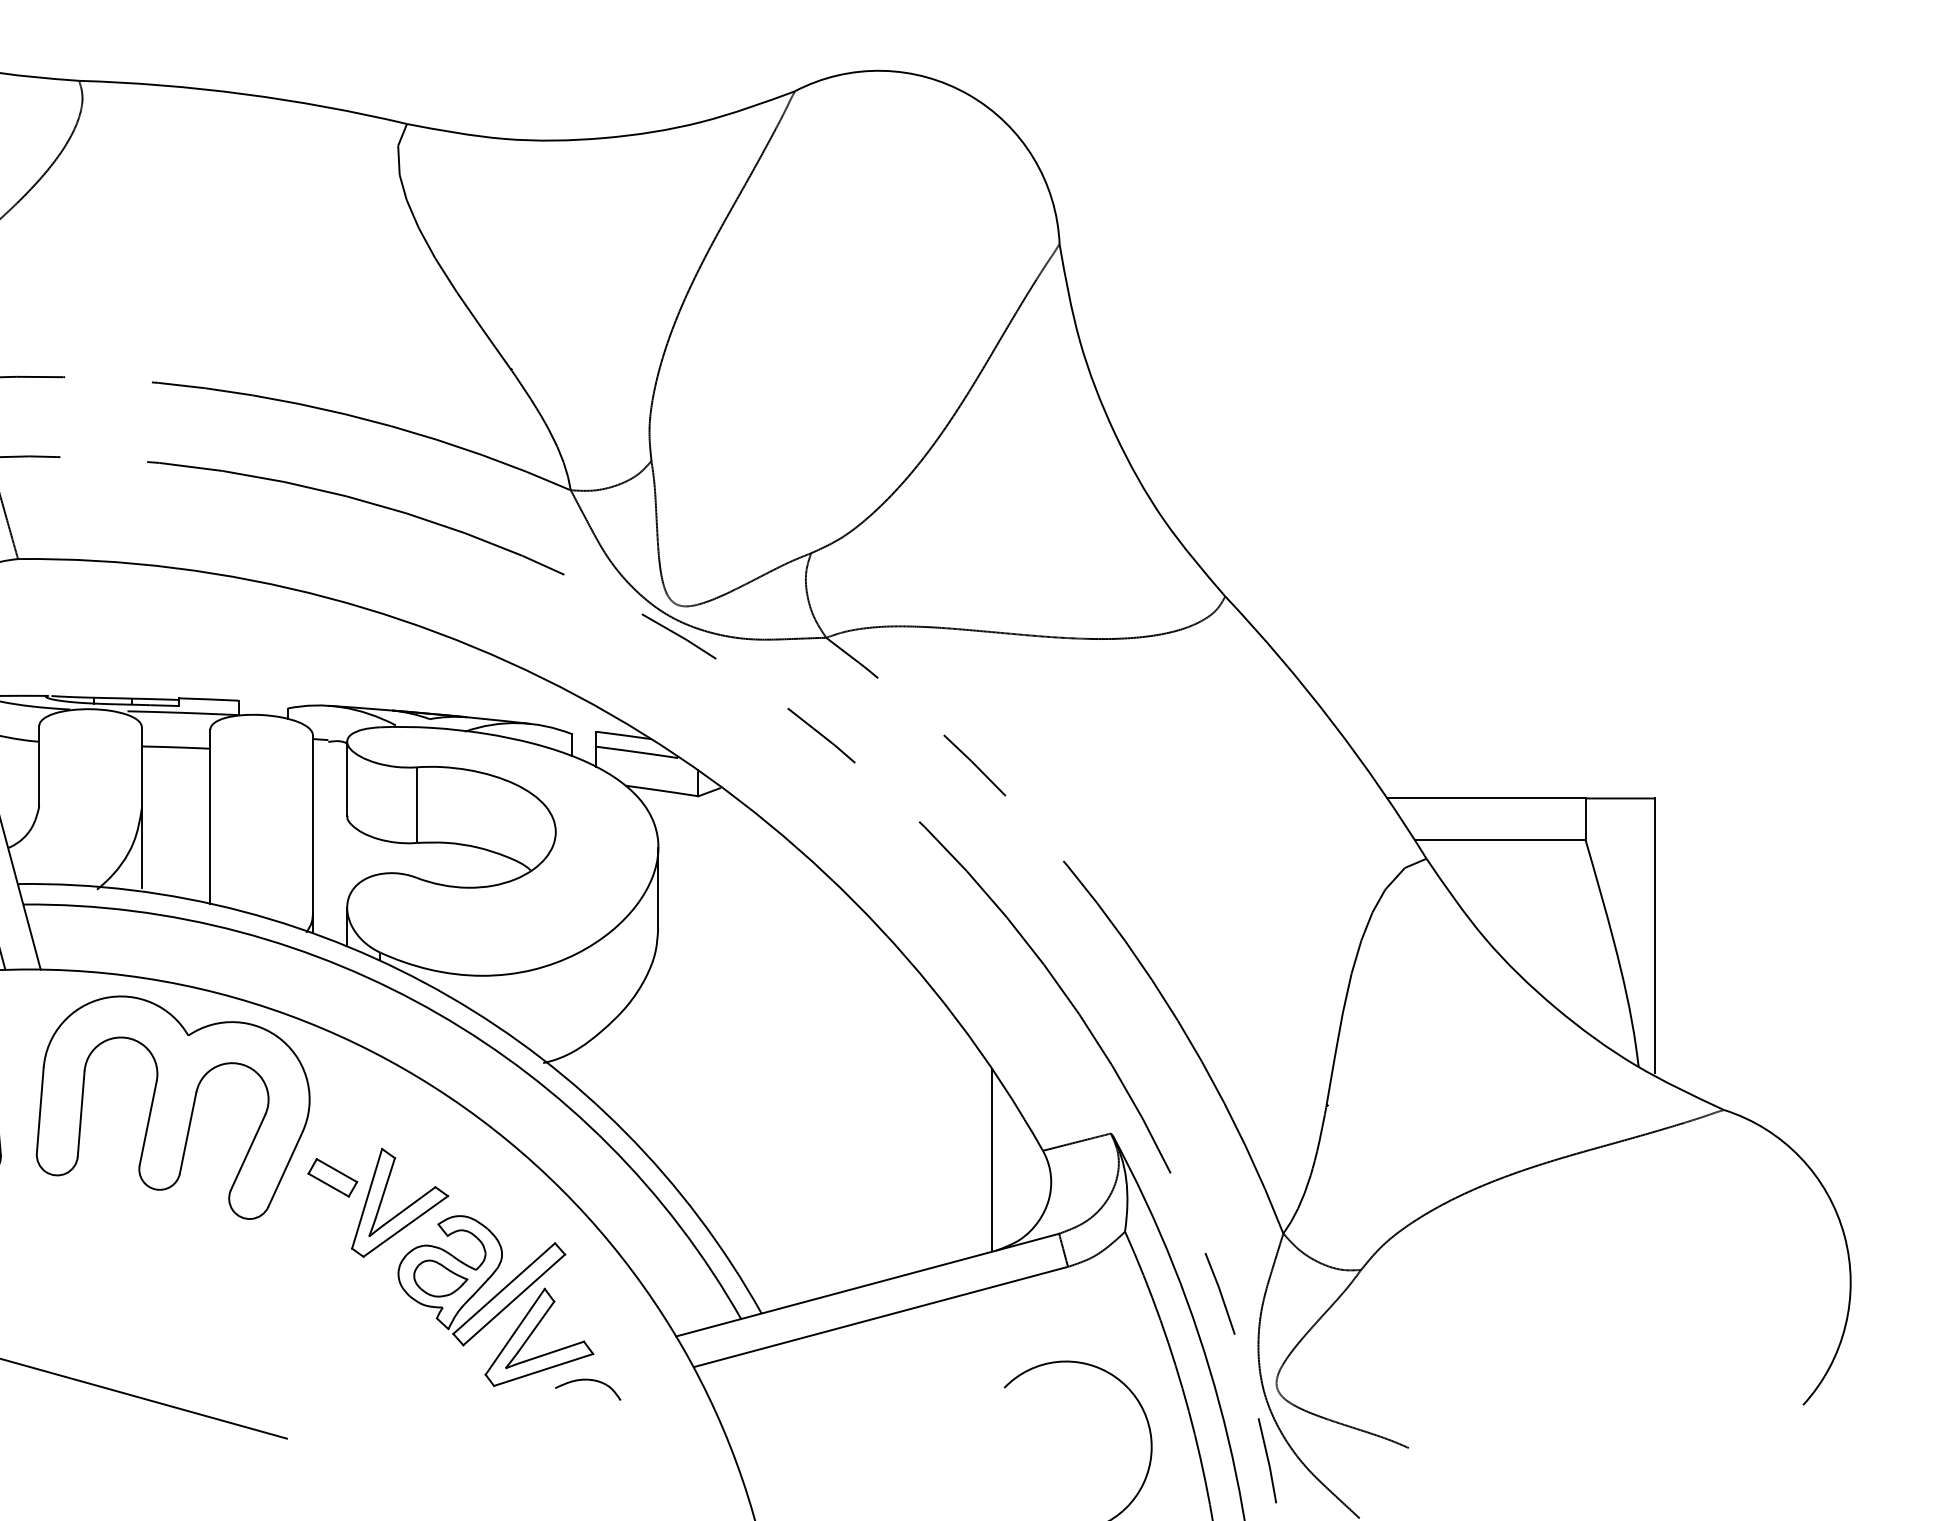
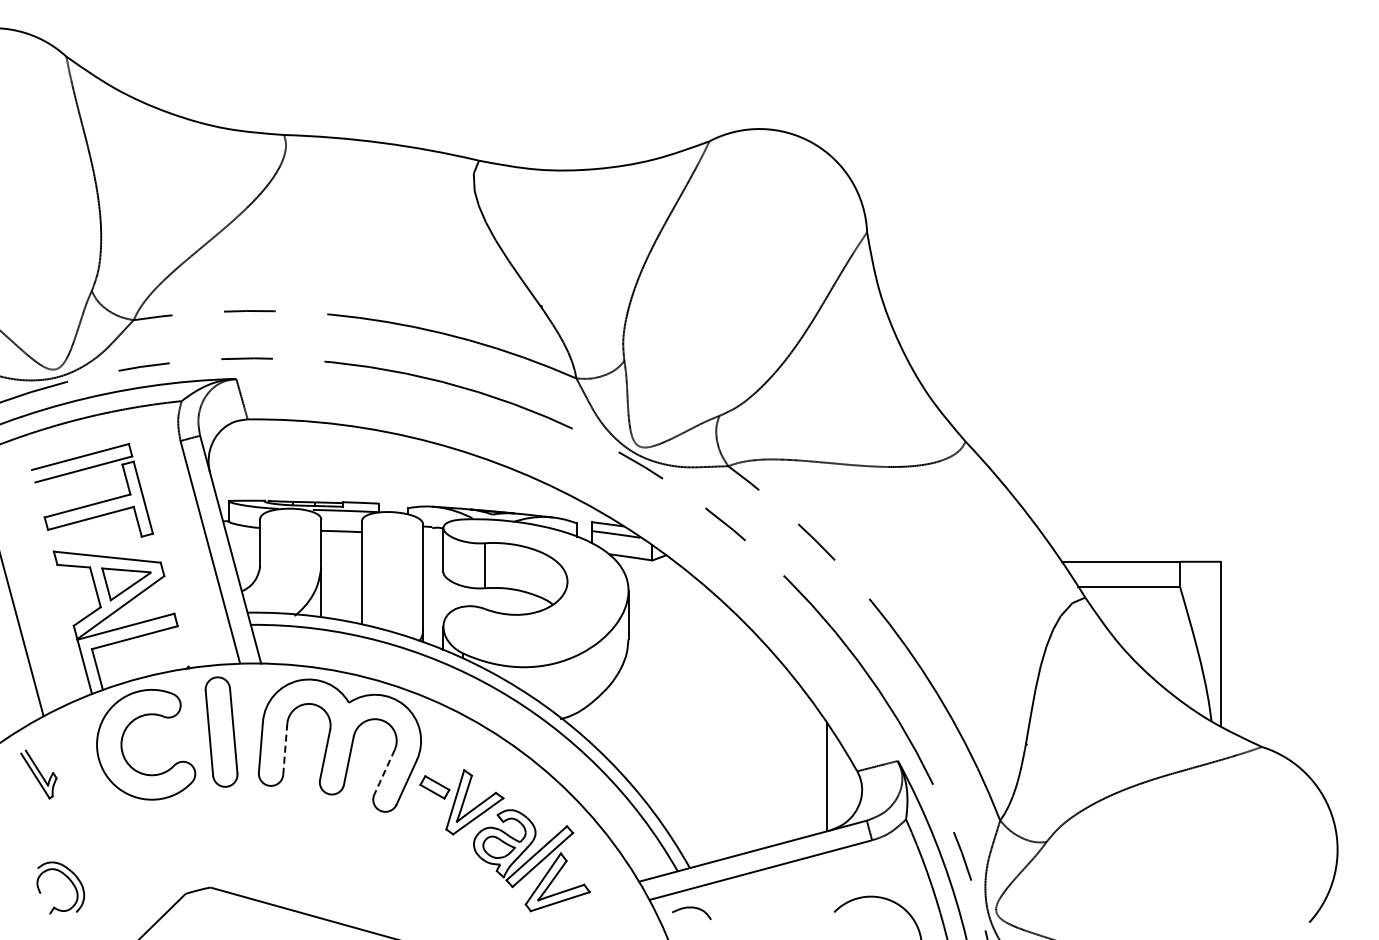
line: (81, 1112) -> (285, 748), solid -> dashed
line: (248, 1152) -> (384, 772), solid -> dashed
curve: (587, 1381) -> (691, 908), moved

